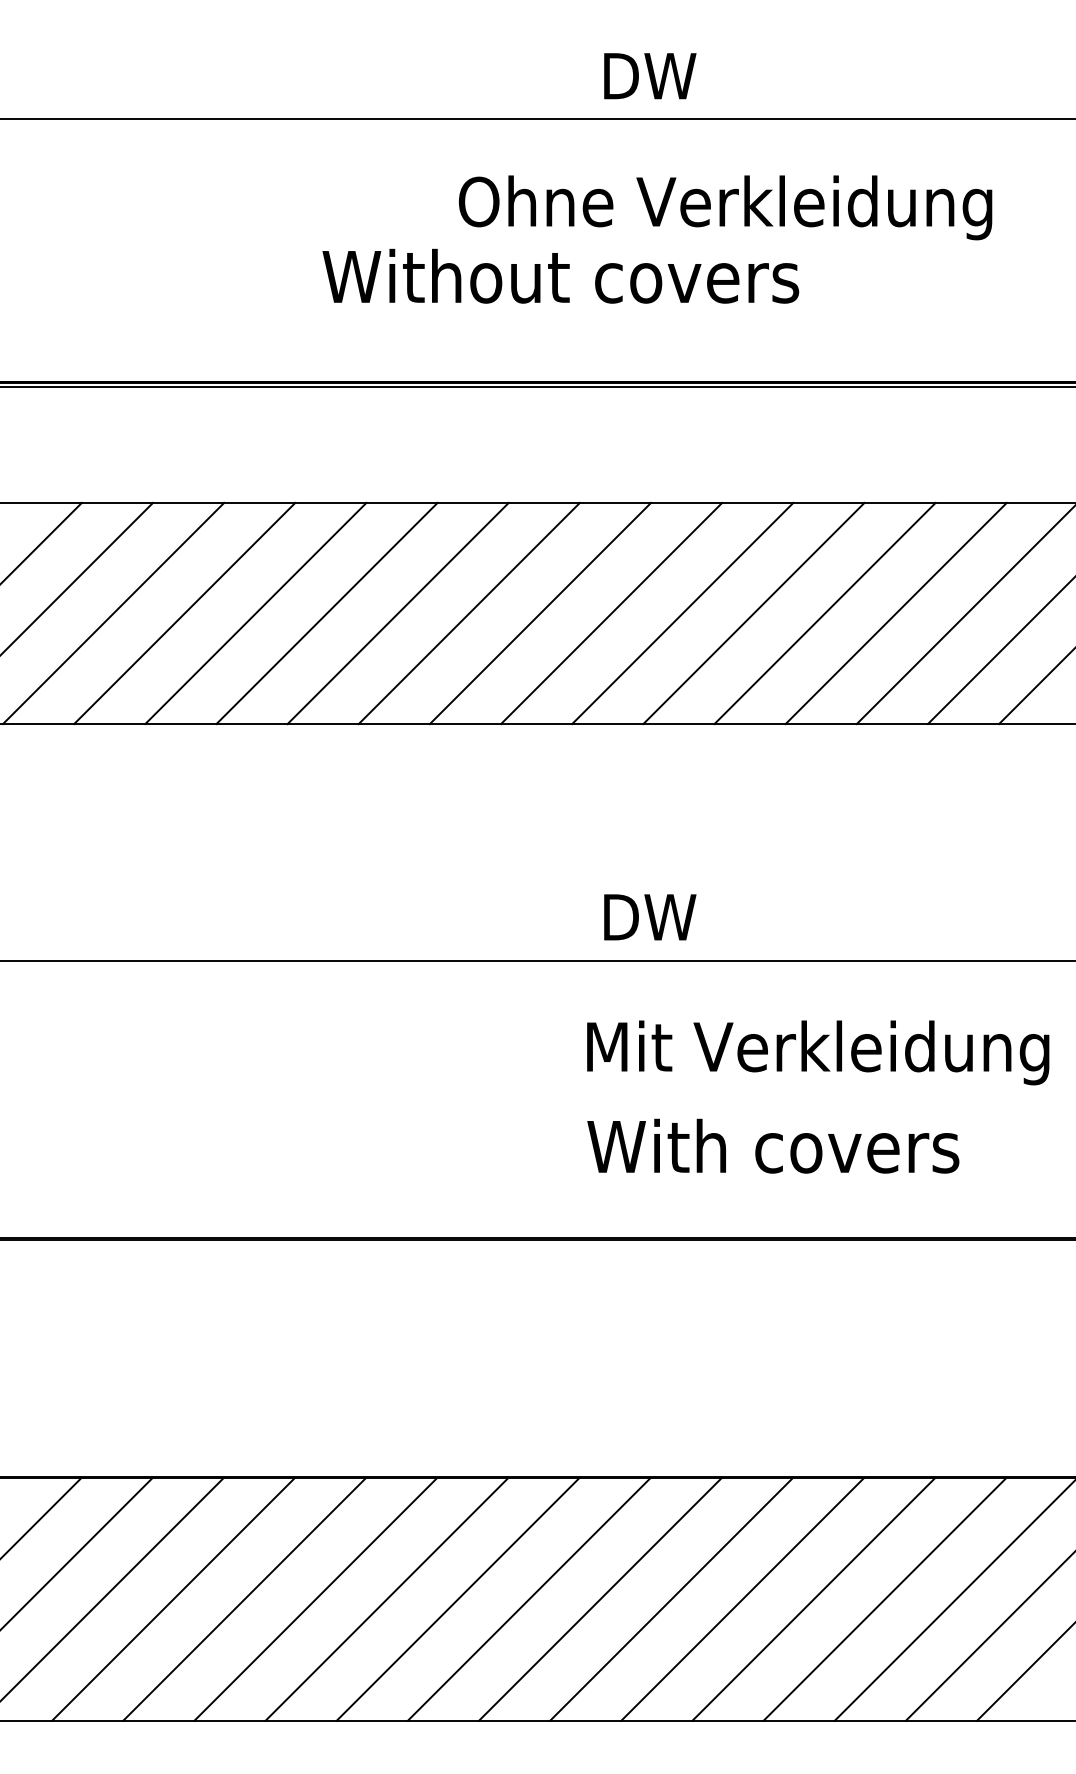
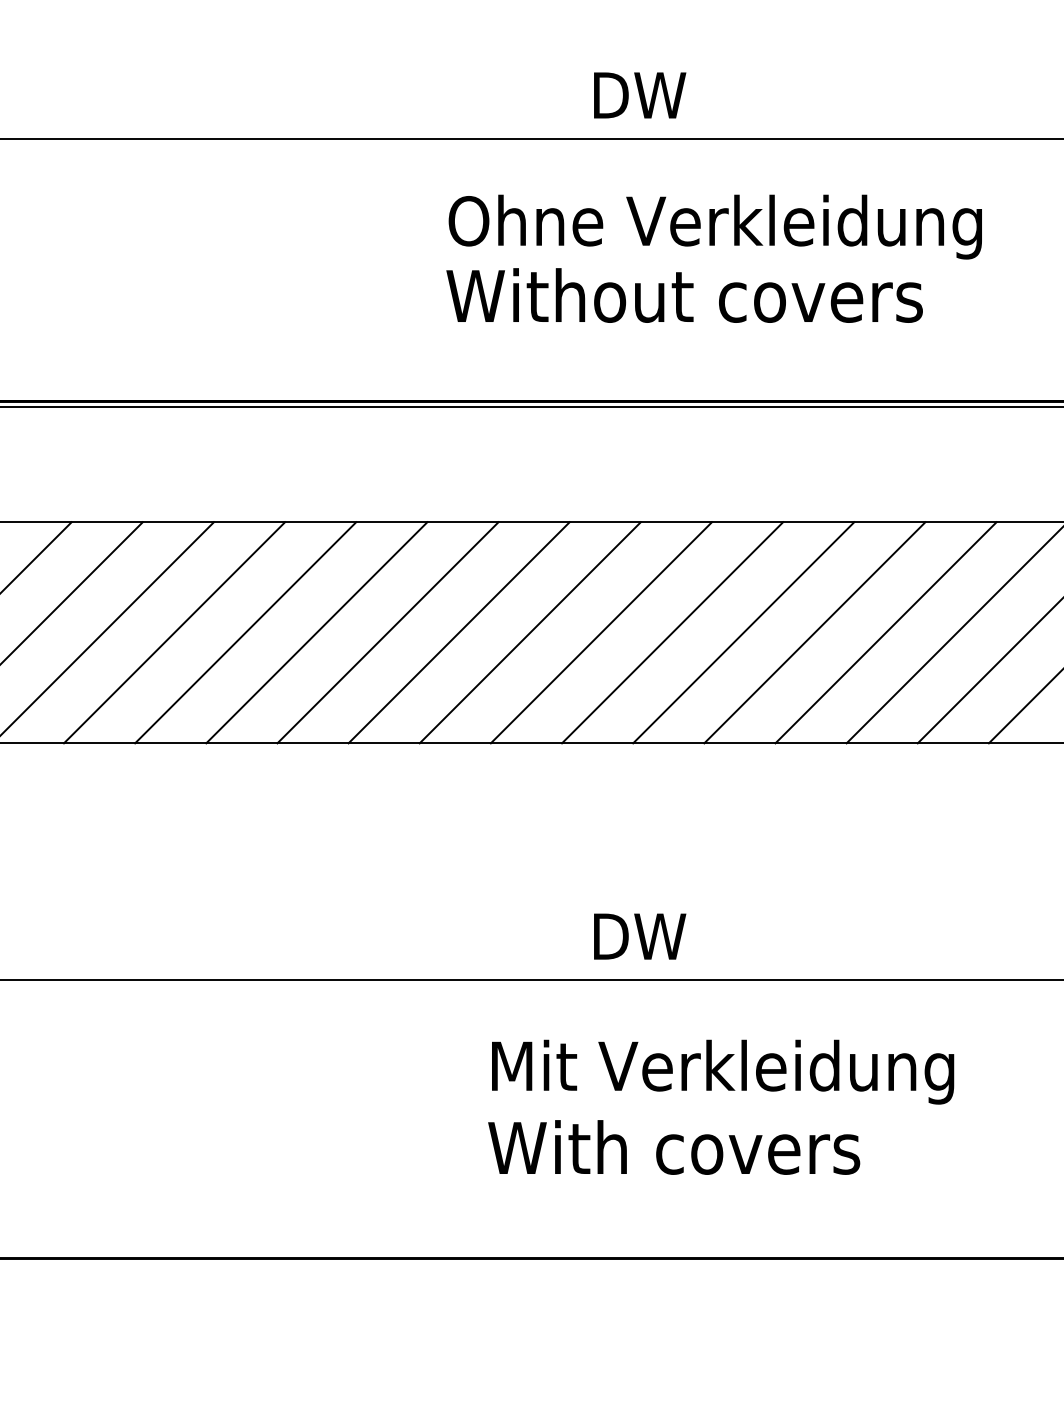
text: (560, 275) -> (684, 294), moved
text: (818, 1052) -> (723, 1071), moved
text: (773, 1145) -> (674, 1146), moved

